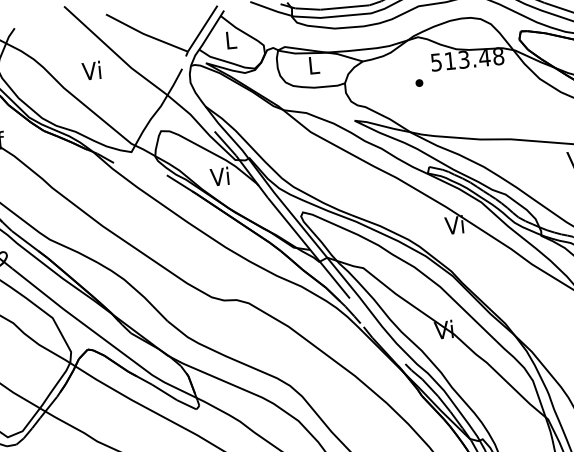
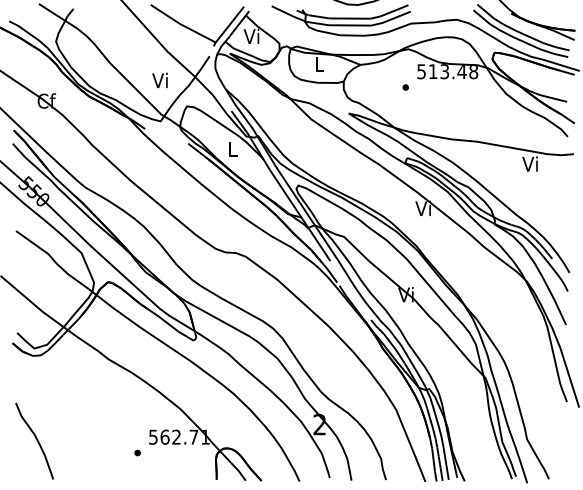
text: (229, 39) -> (251, 35), L -> Vi
text: (90, 70) -> (159, 80), moved
text: (219, 176) -> (231, 148), Vi -> L

